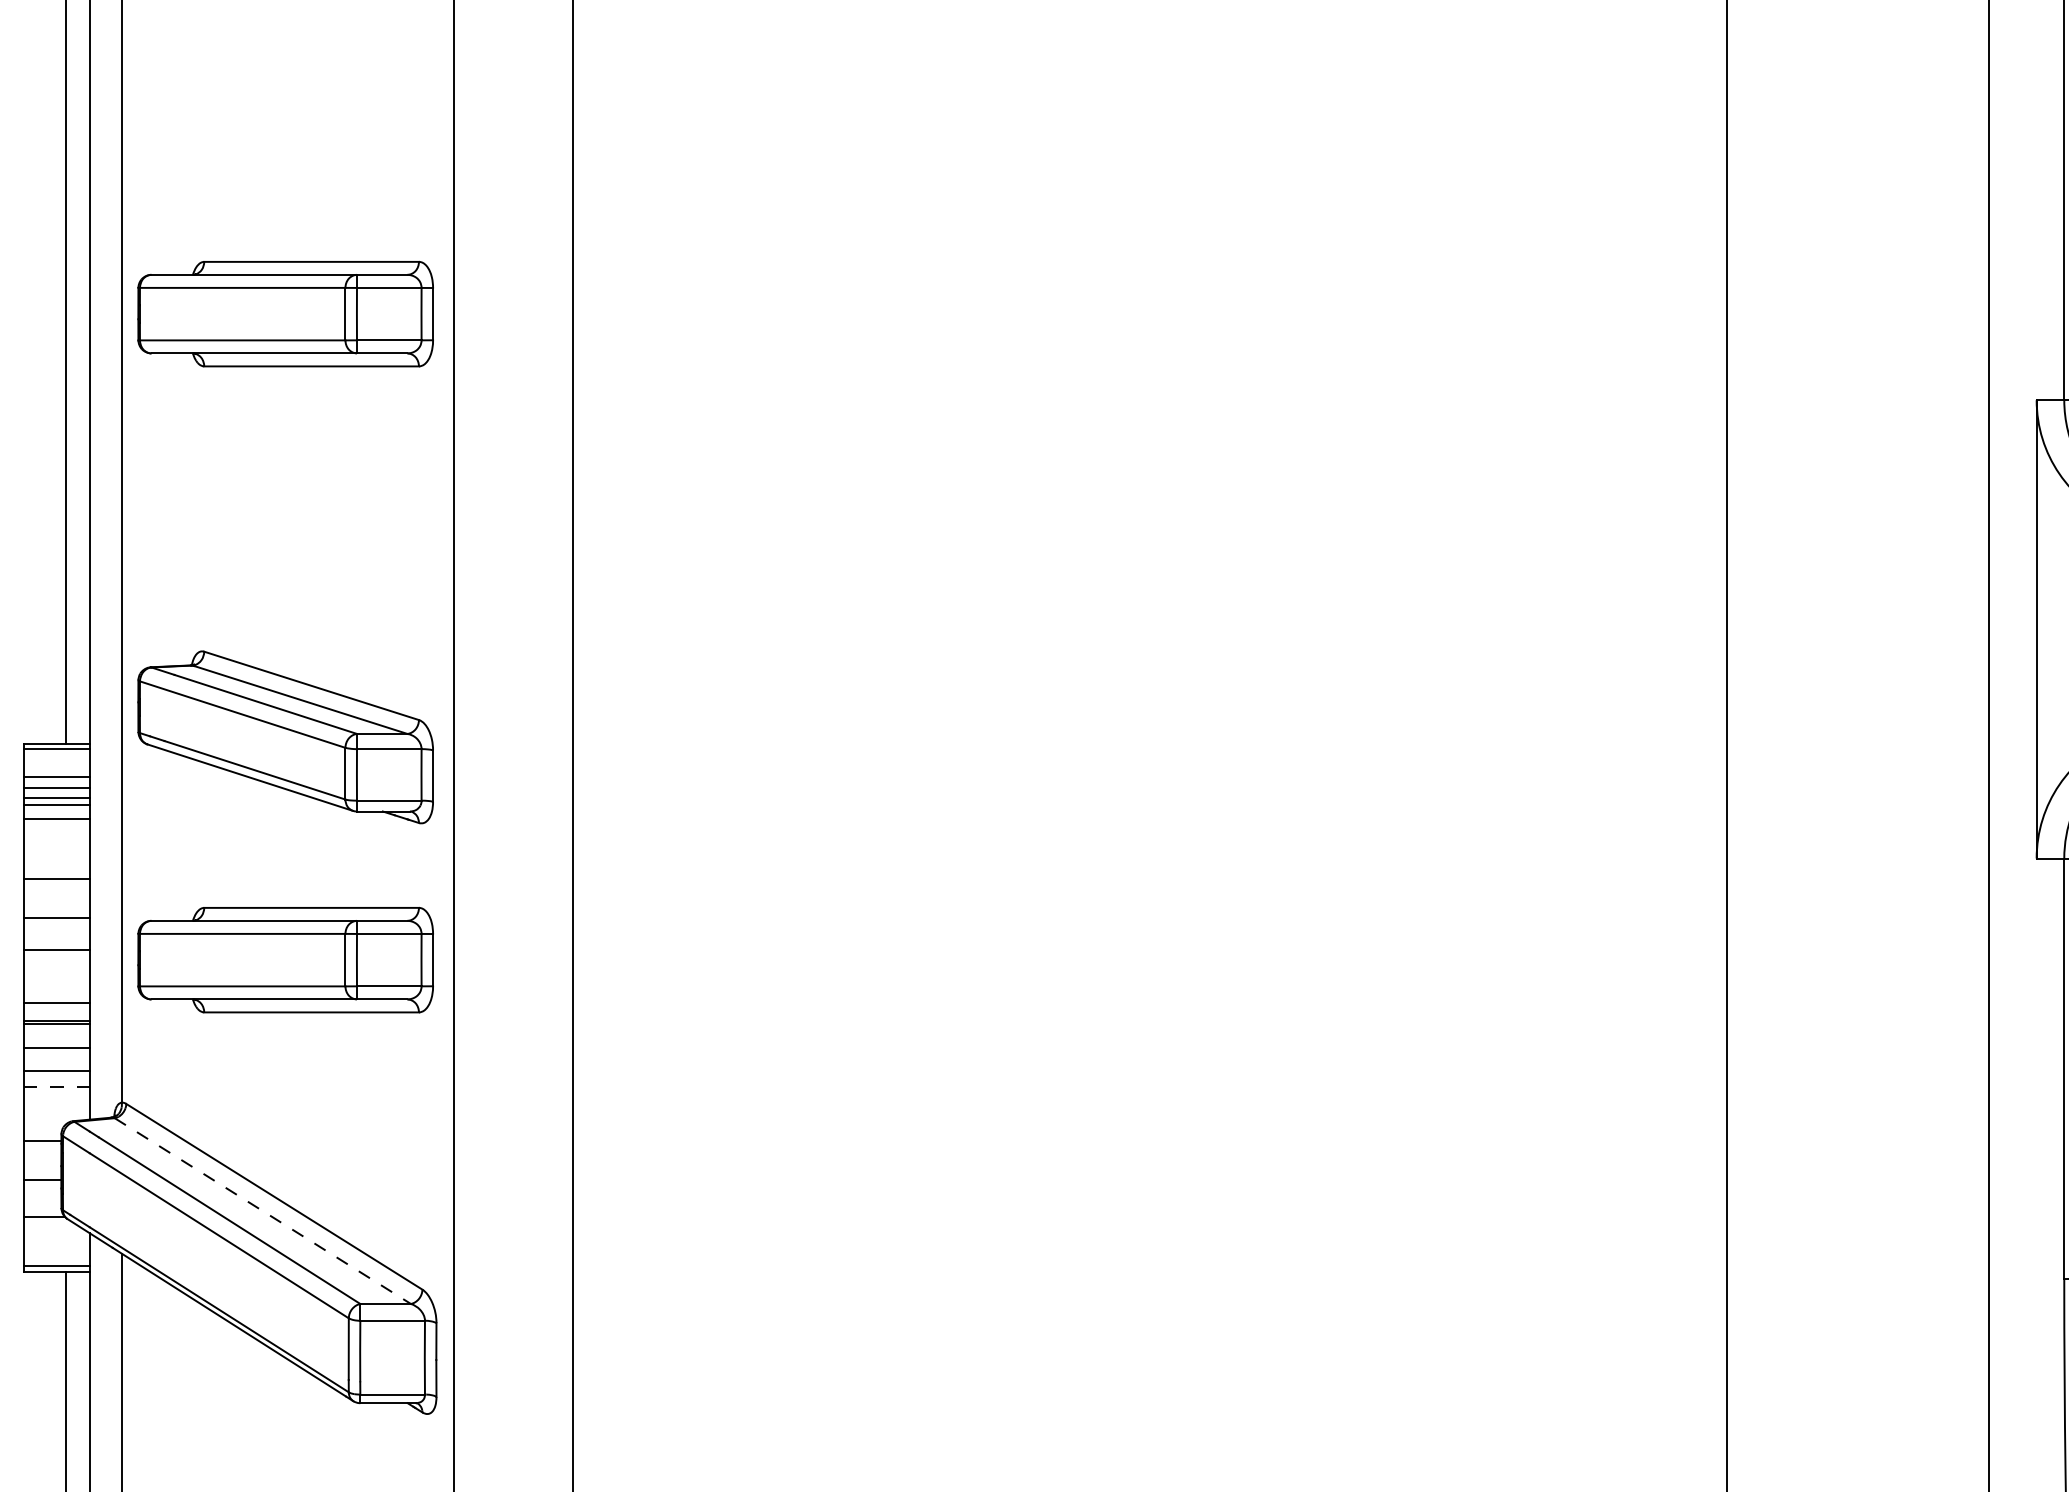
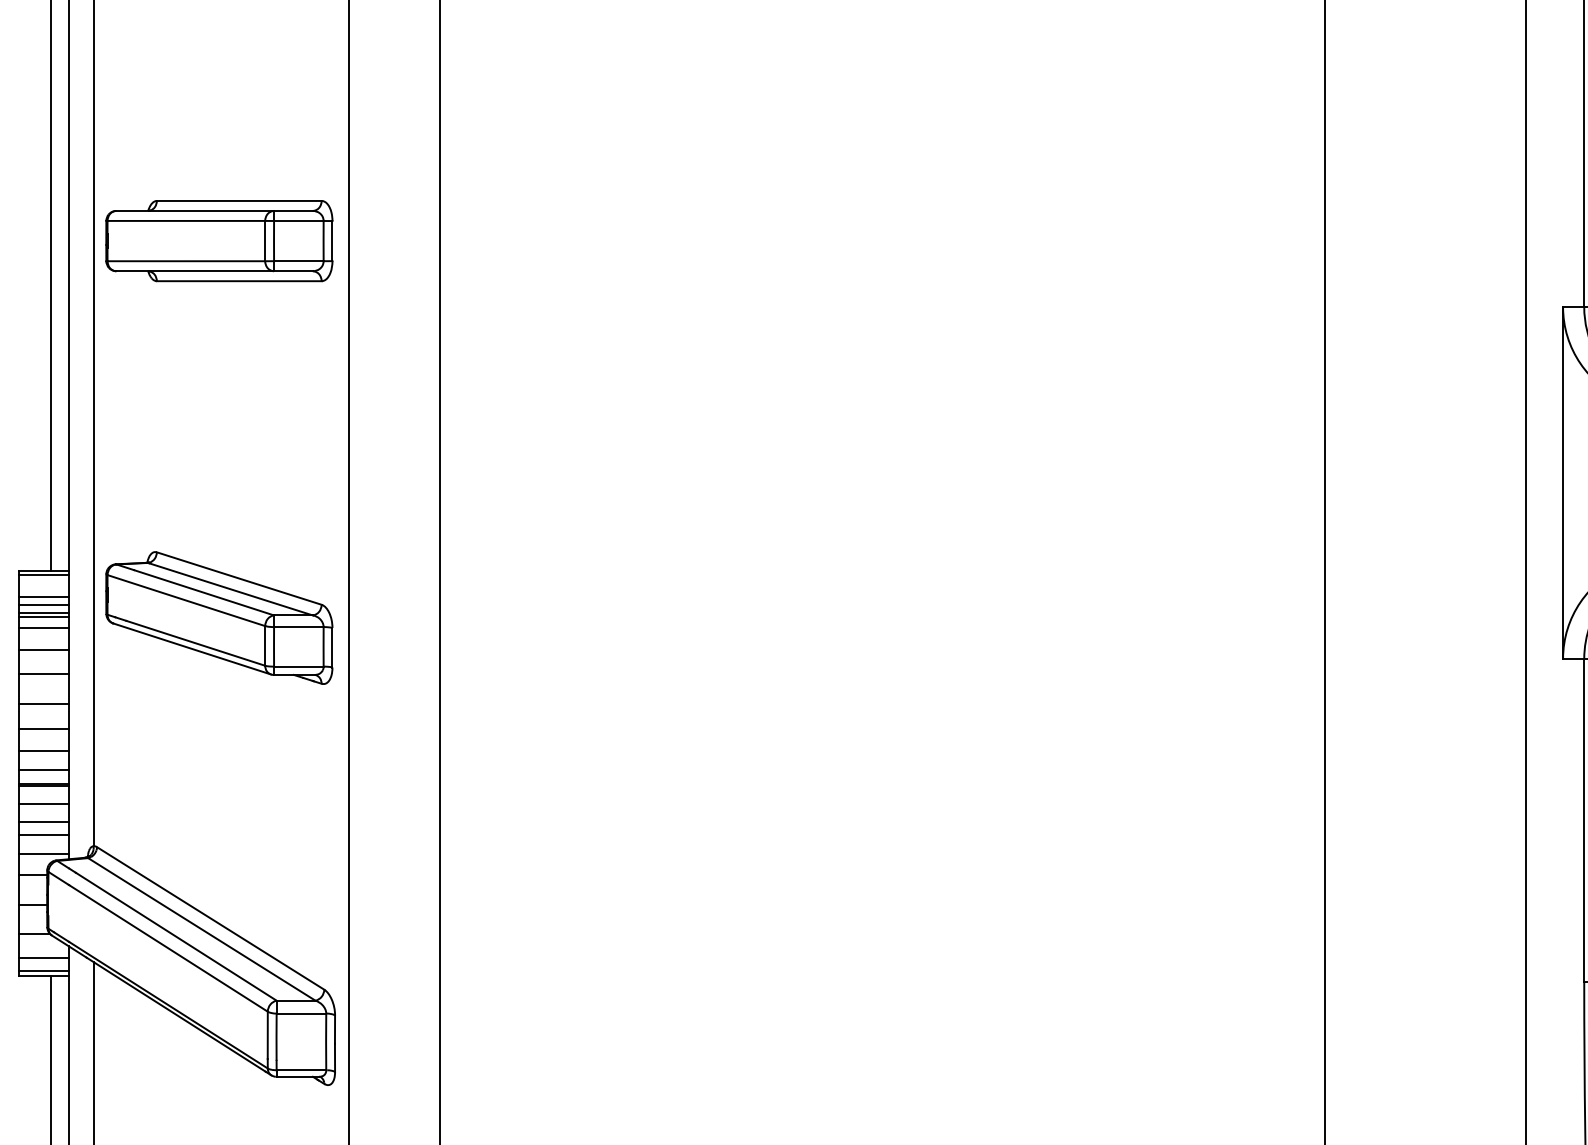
part: (285, 737) -> (219, 618), moved
line: (56, 847) -> (43, 650), added
part: (285, 959) -> (219, 736), removed
line: (56, 978) -> (43, 750), added
line: (57, 1087) -> (44, 834), dashed -> solid
line: (56, 1112) -> (43, 853), added
line: (262, 1211) -> (201, 929), dashed -> solid
line: (56, 1247) -> (43, 957), added

